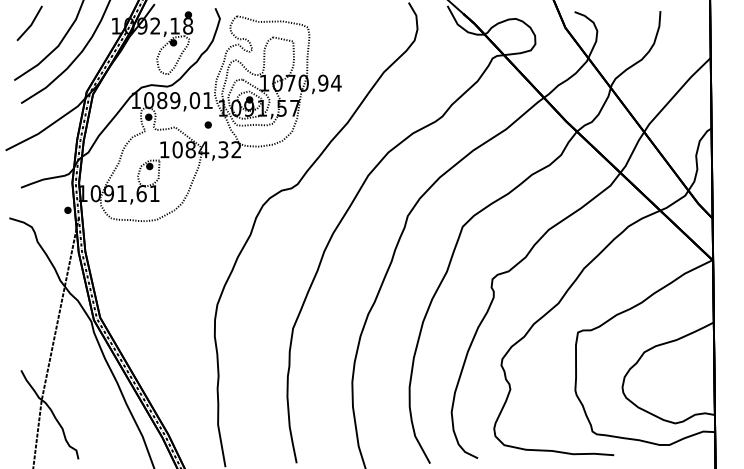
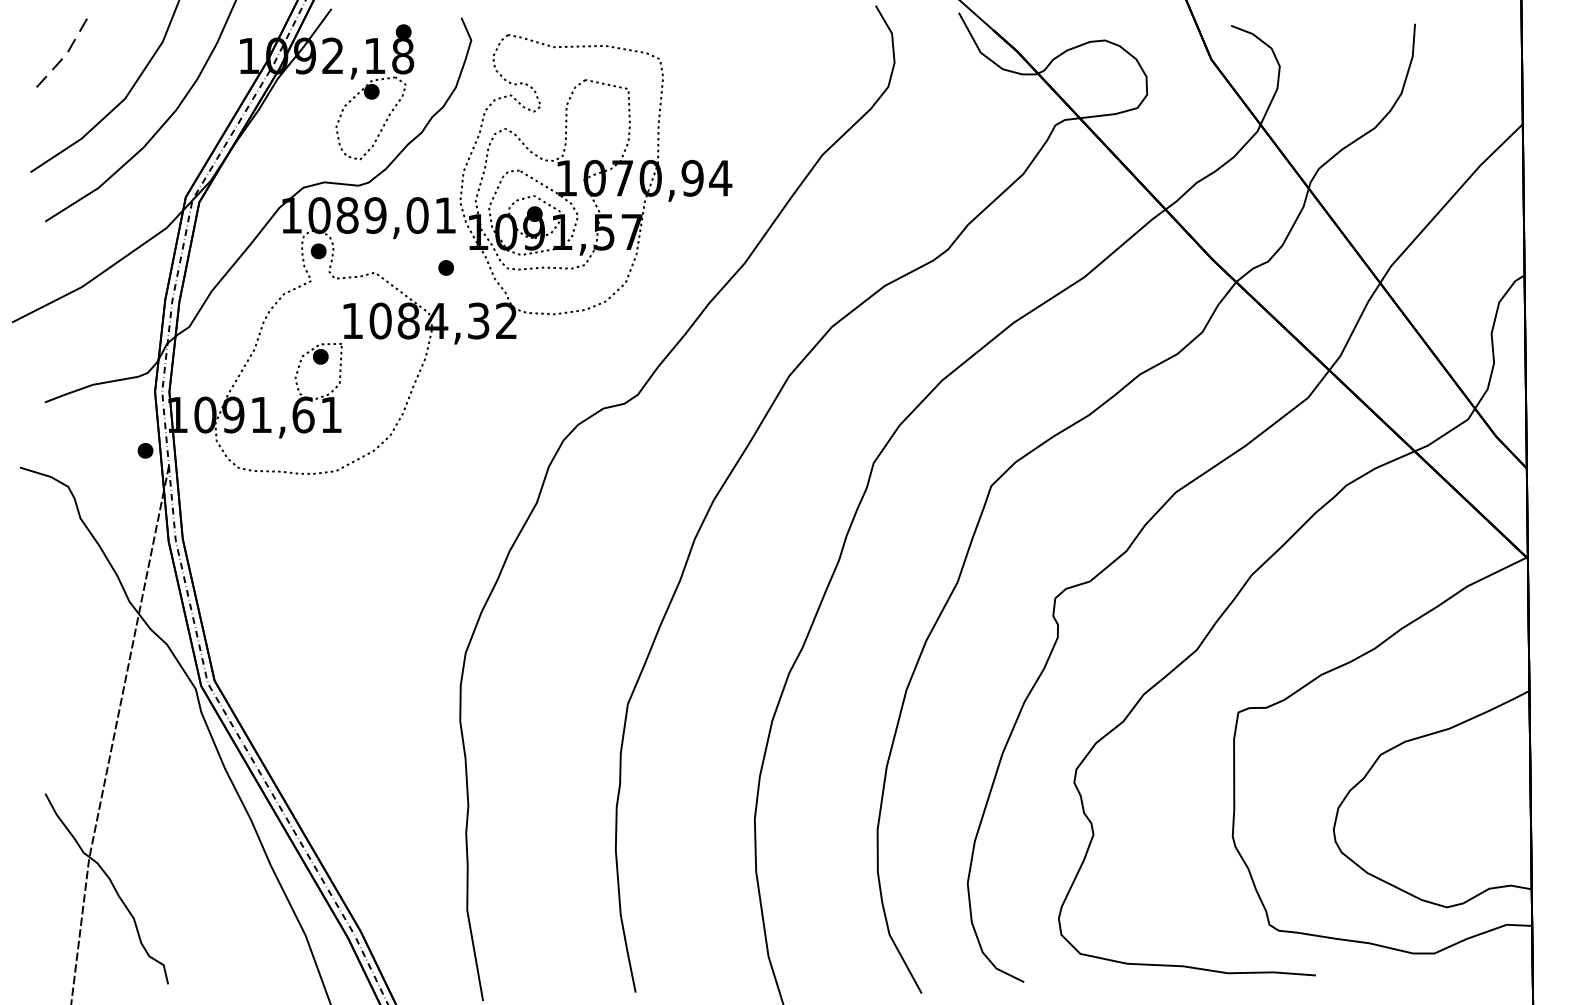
line: (31, 25) -> (67, 54), solid -> dashed

